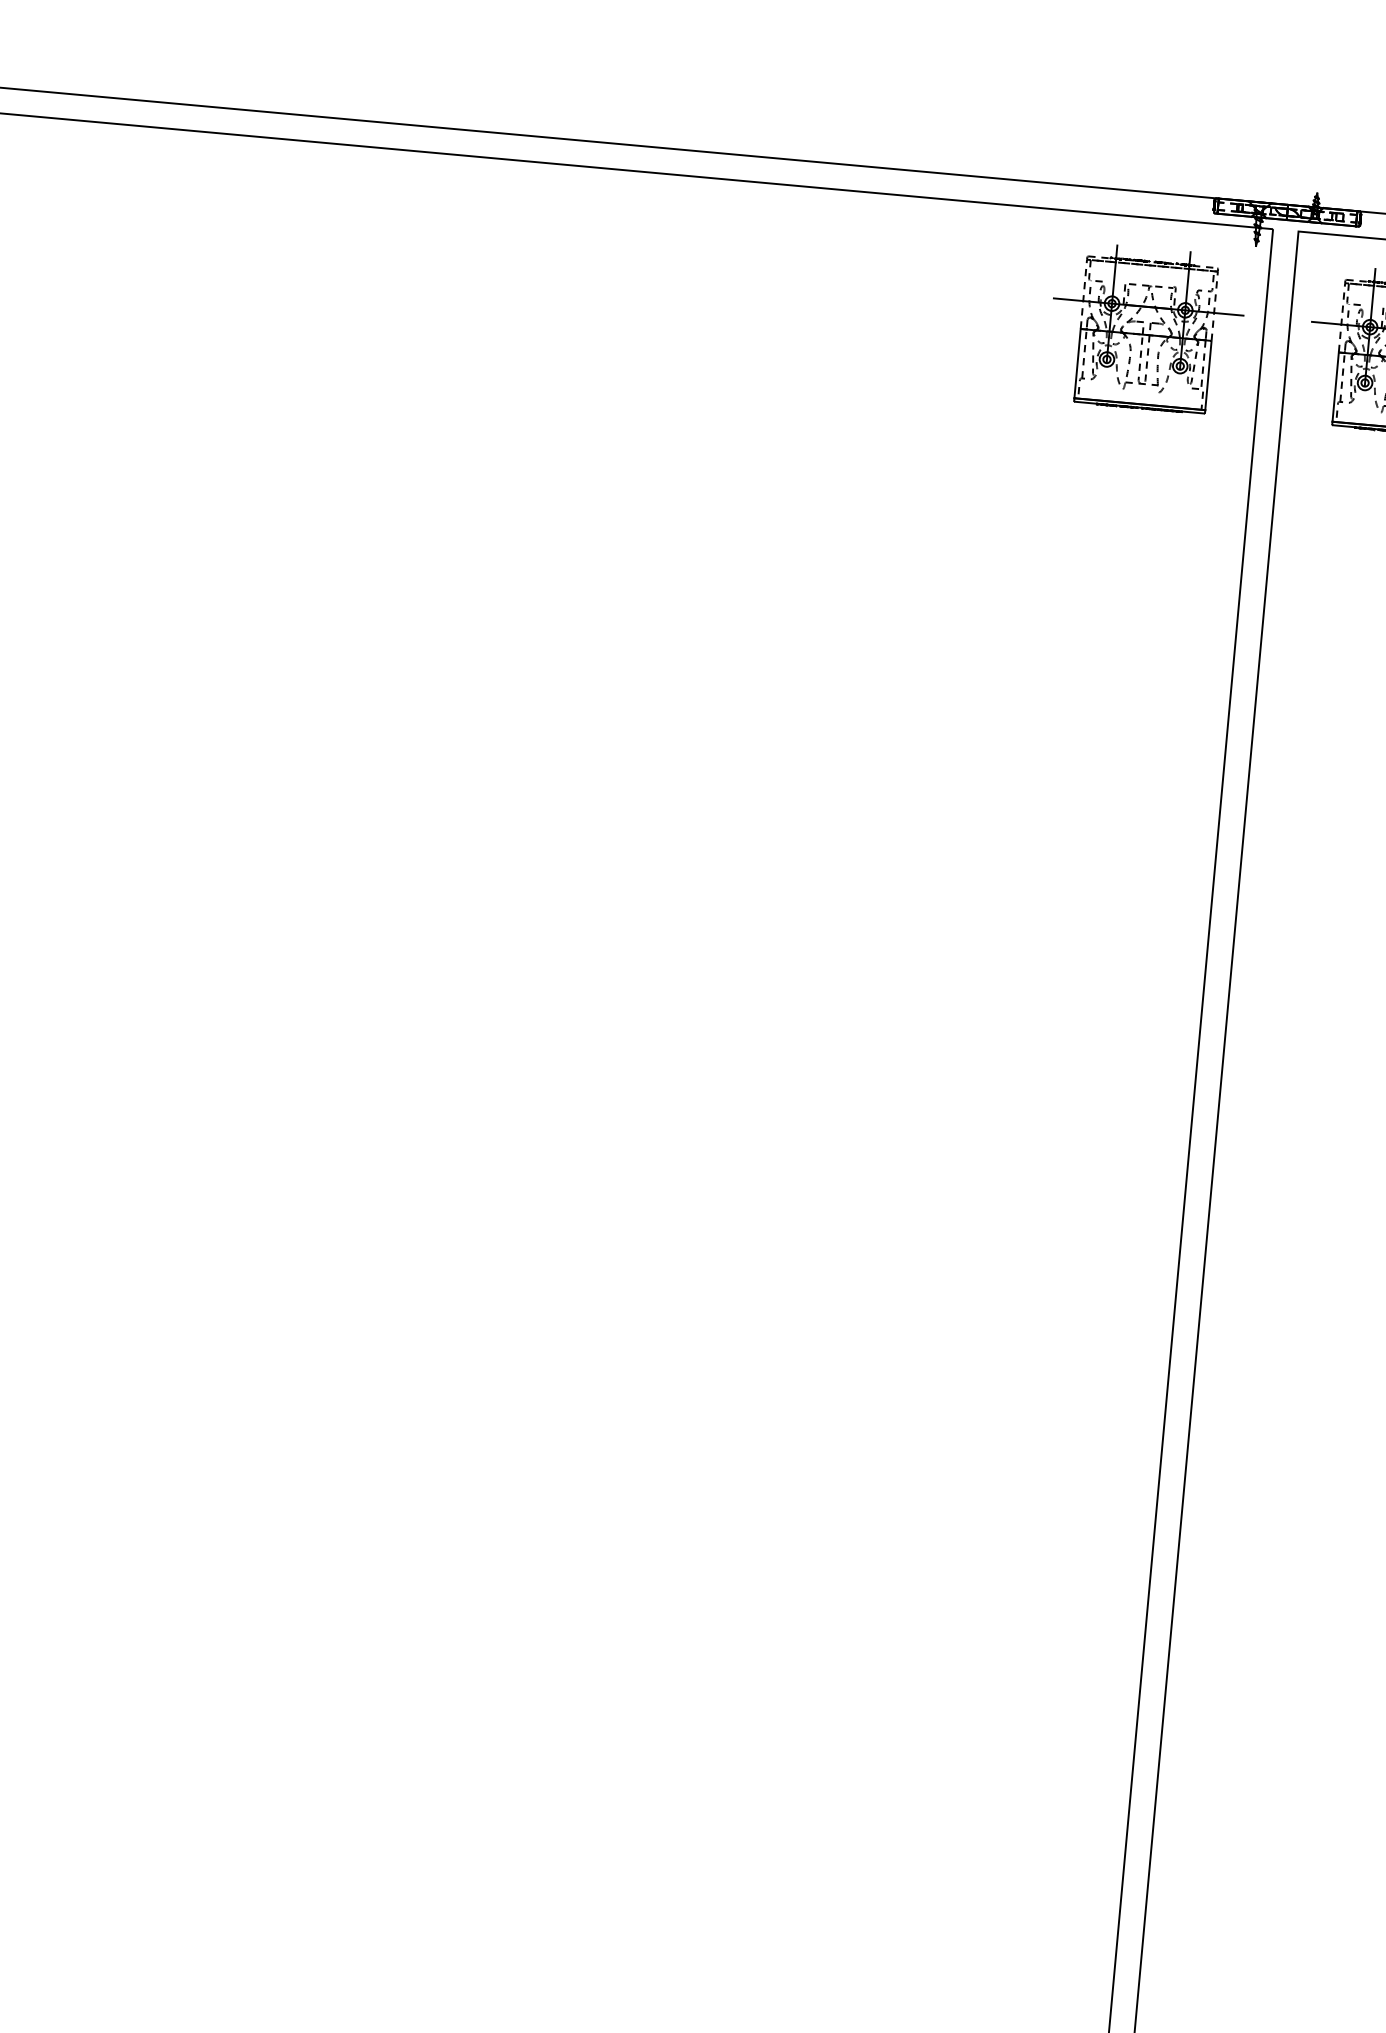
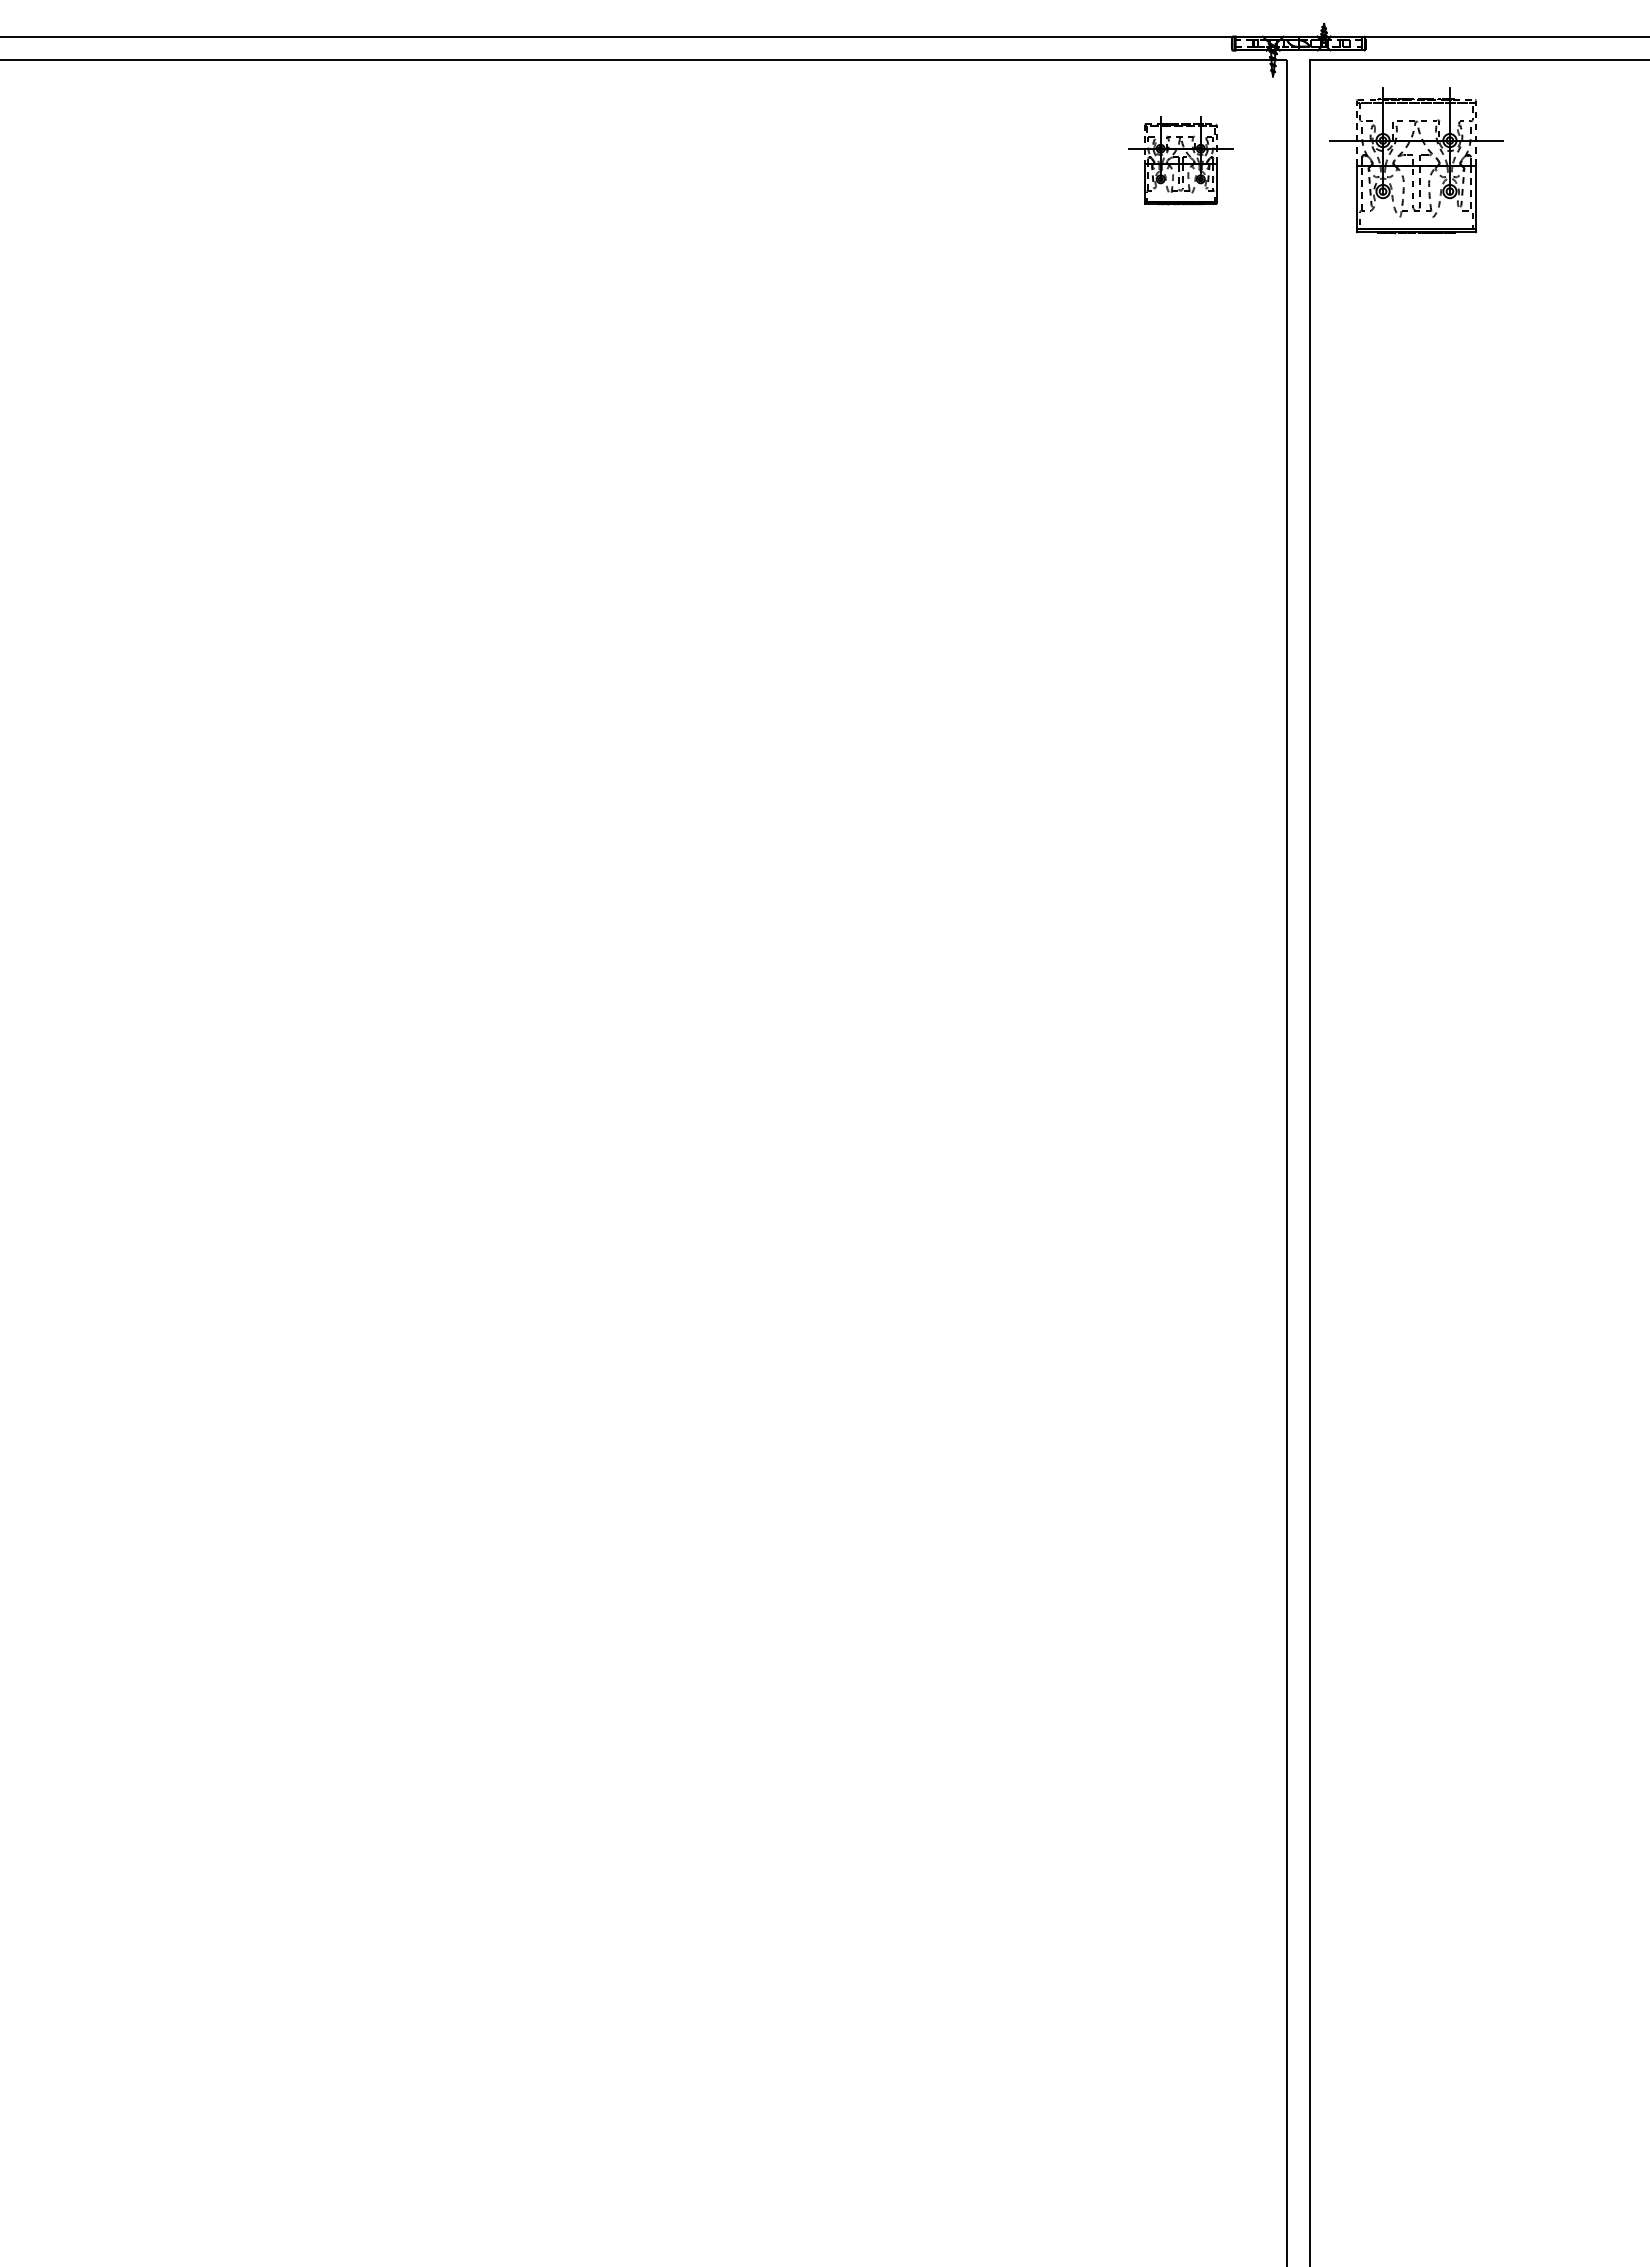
part: (1146, 328) -> (1180, 160), size x0.6

